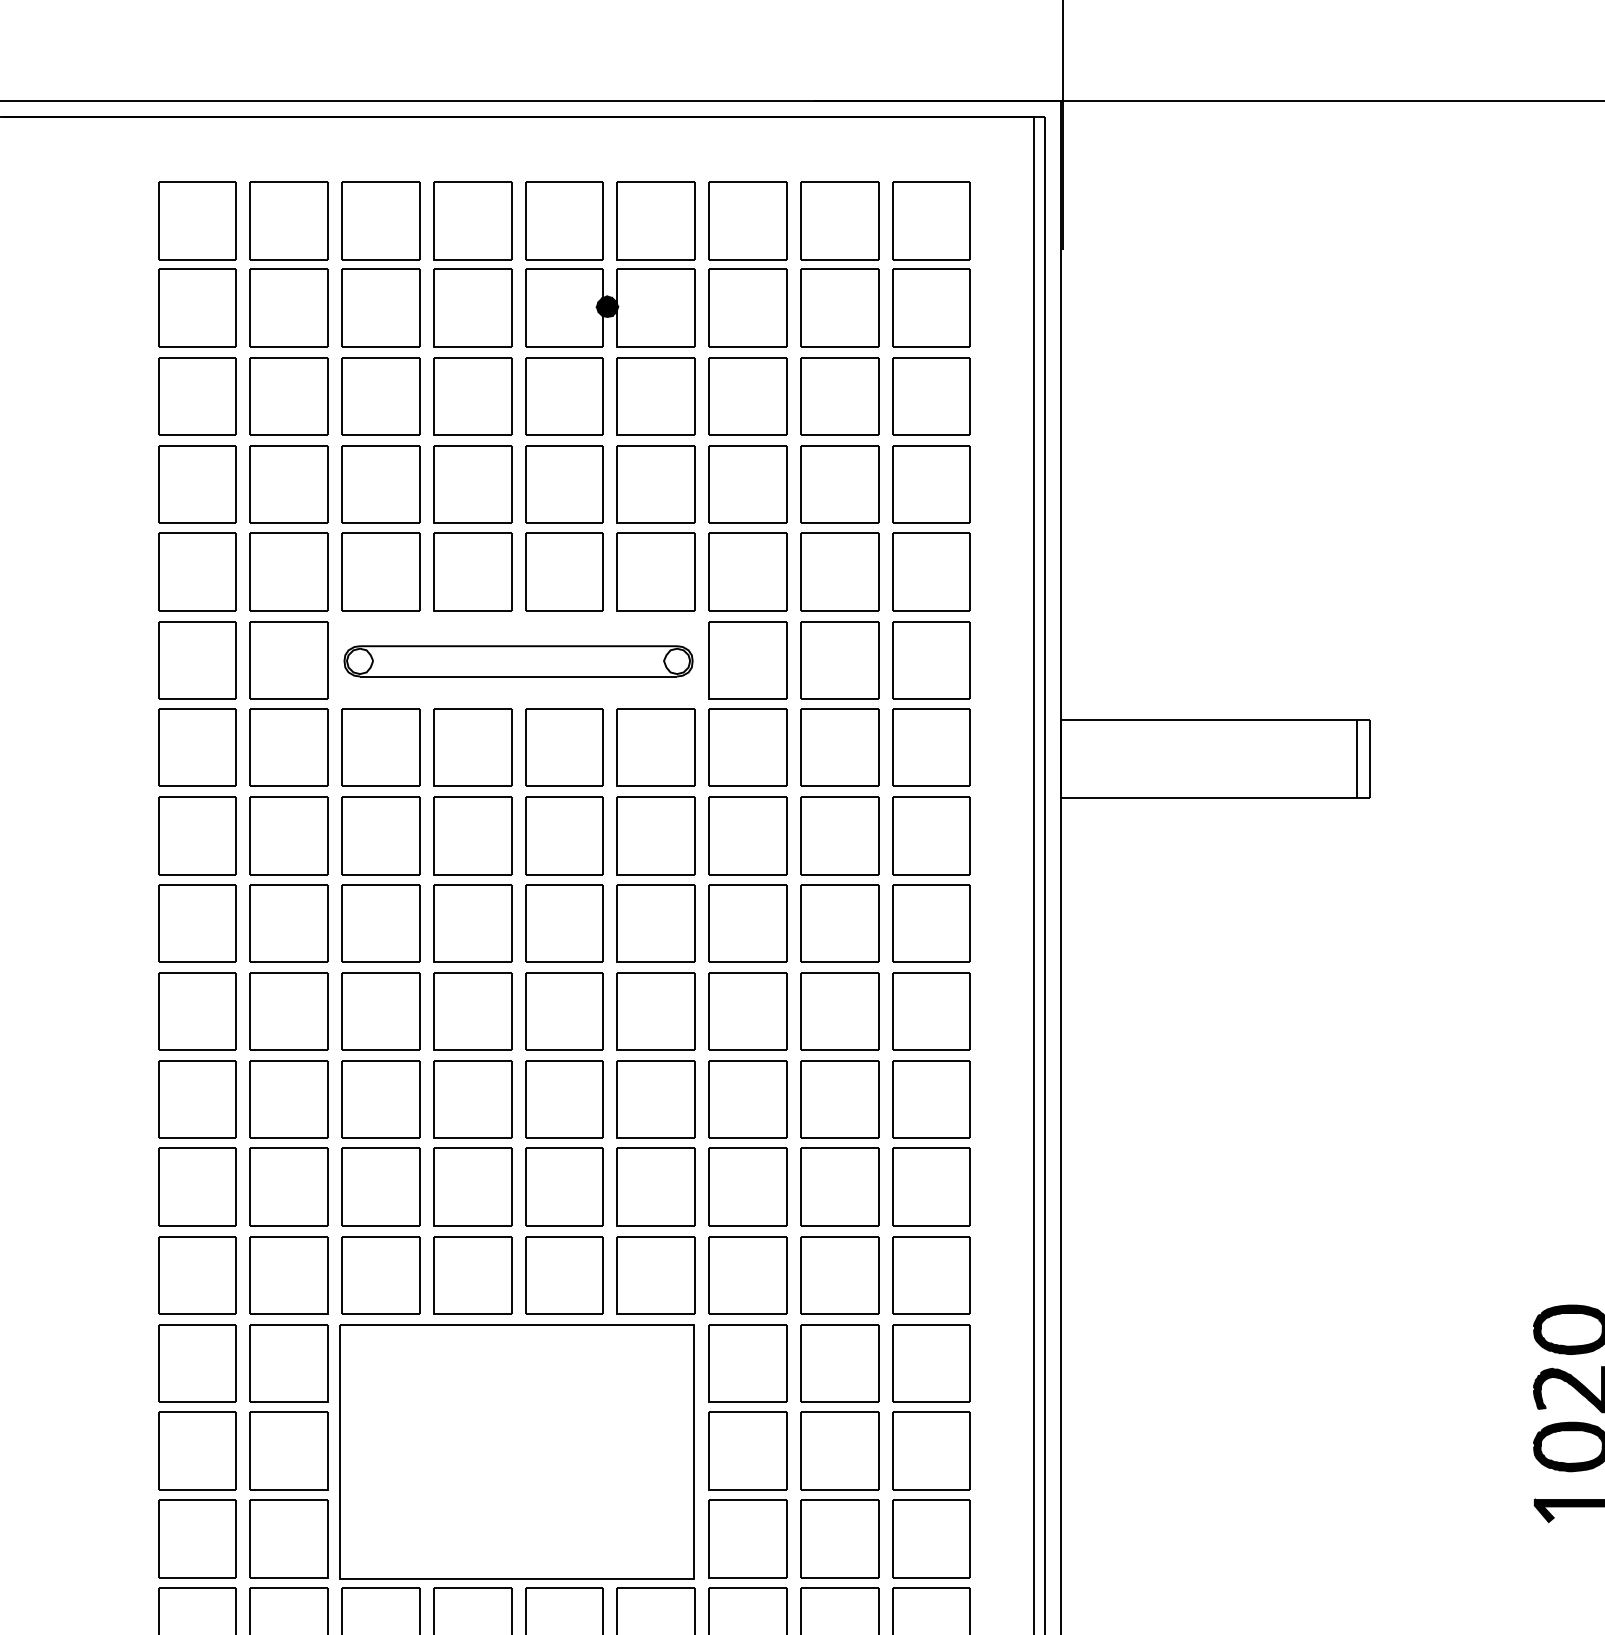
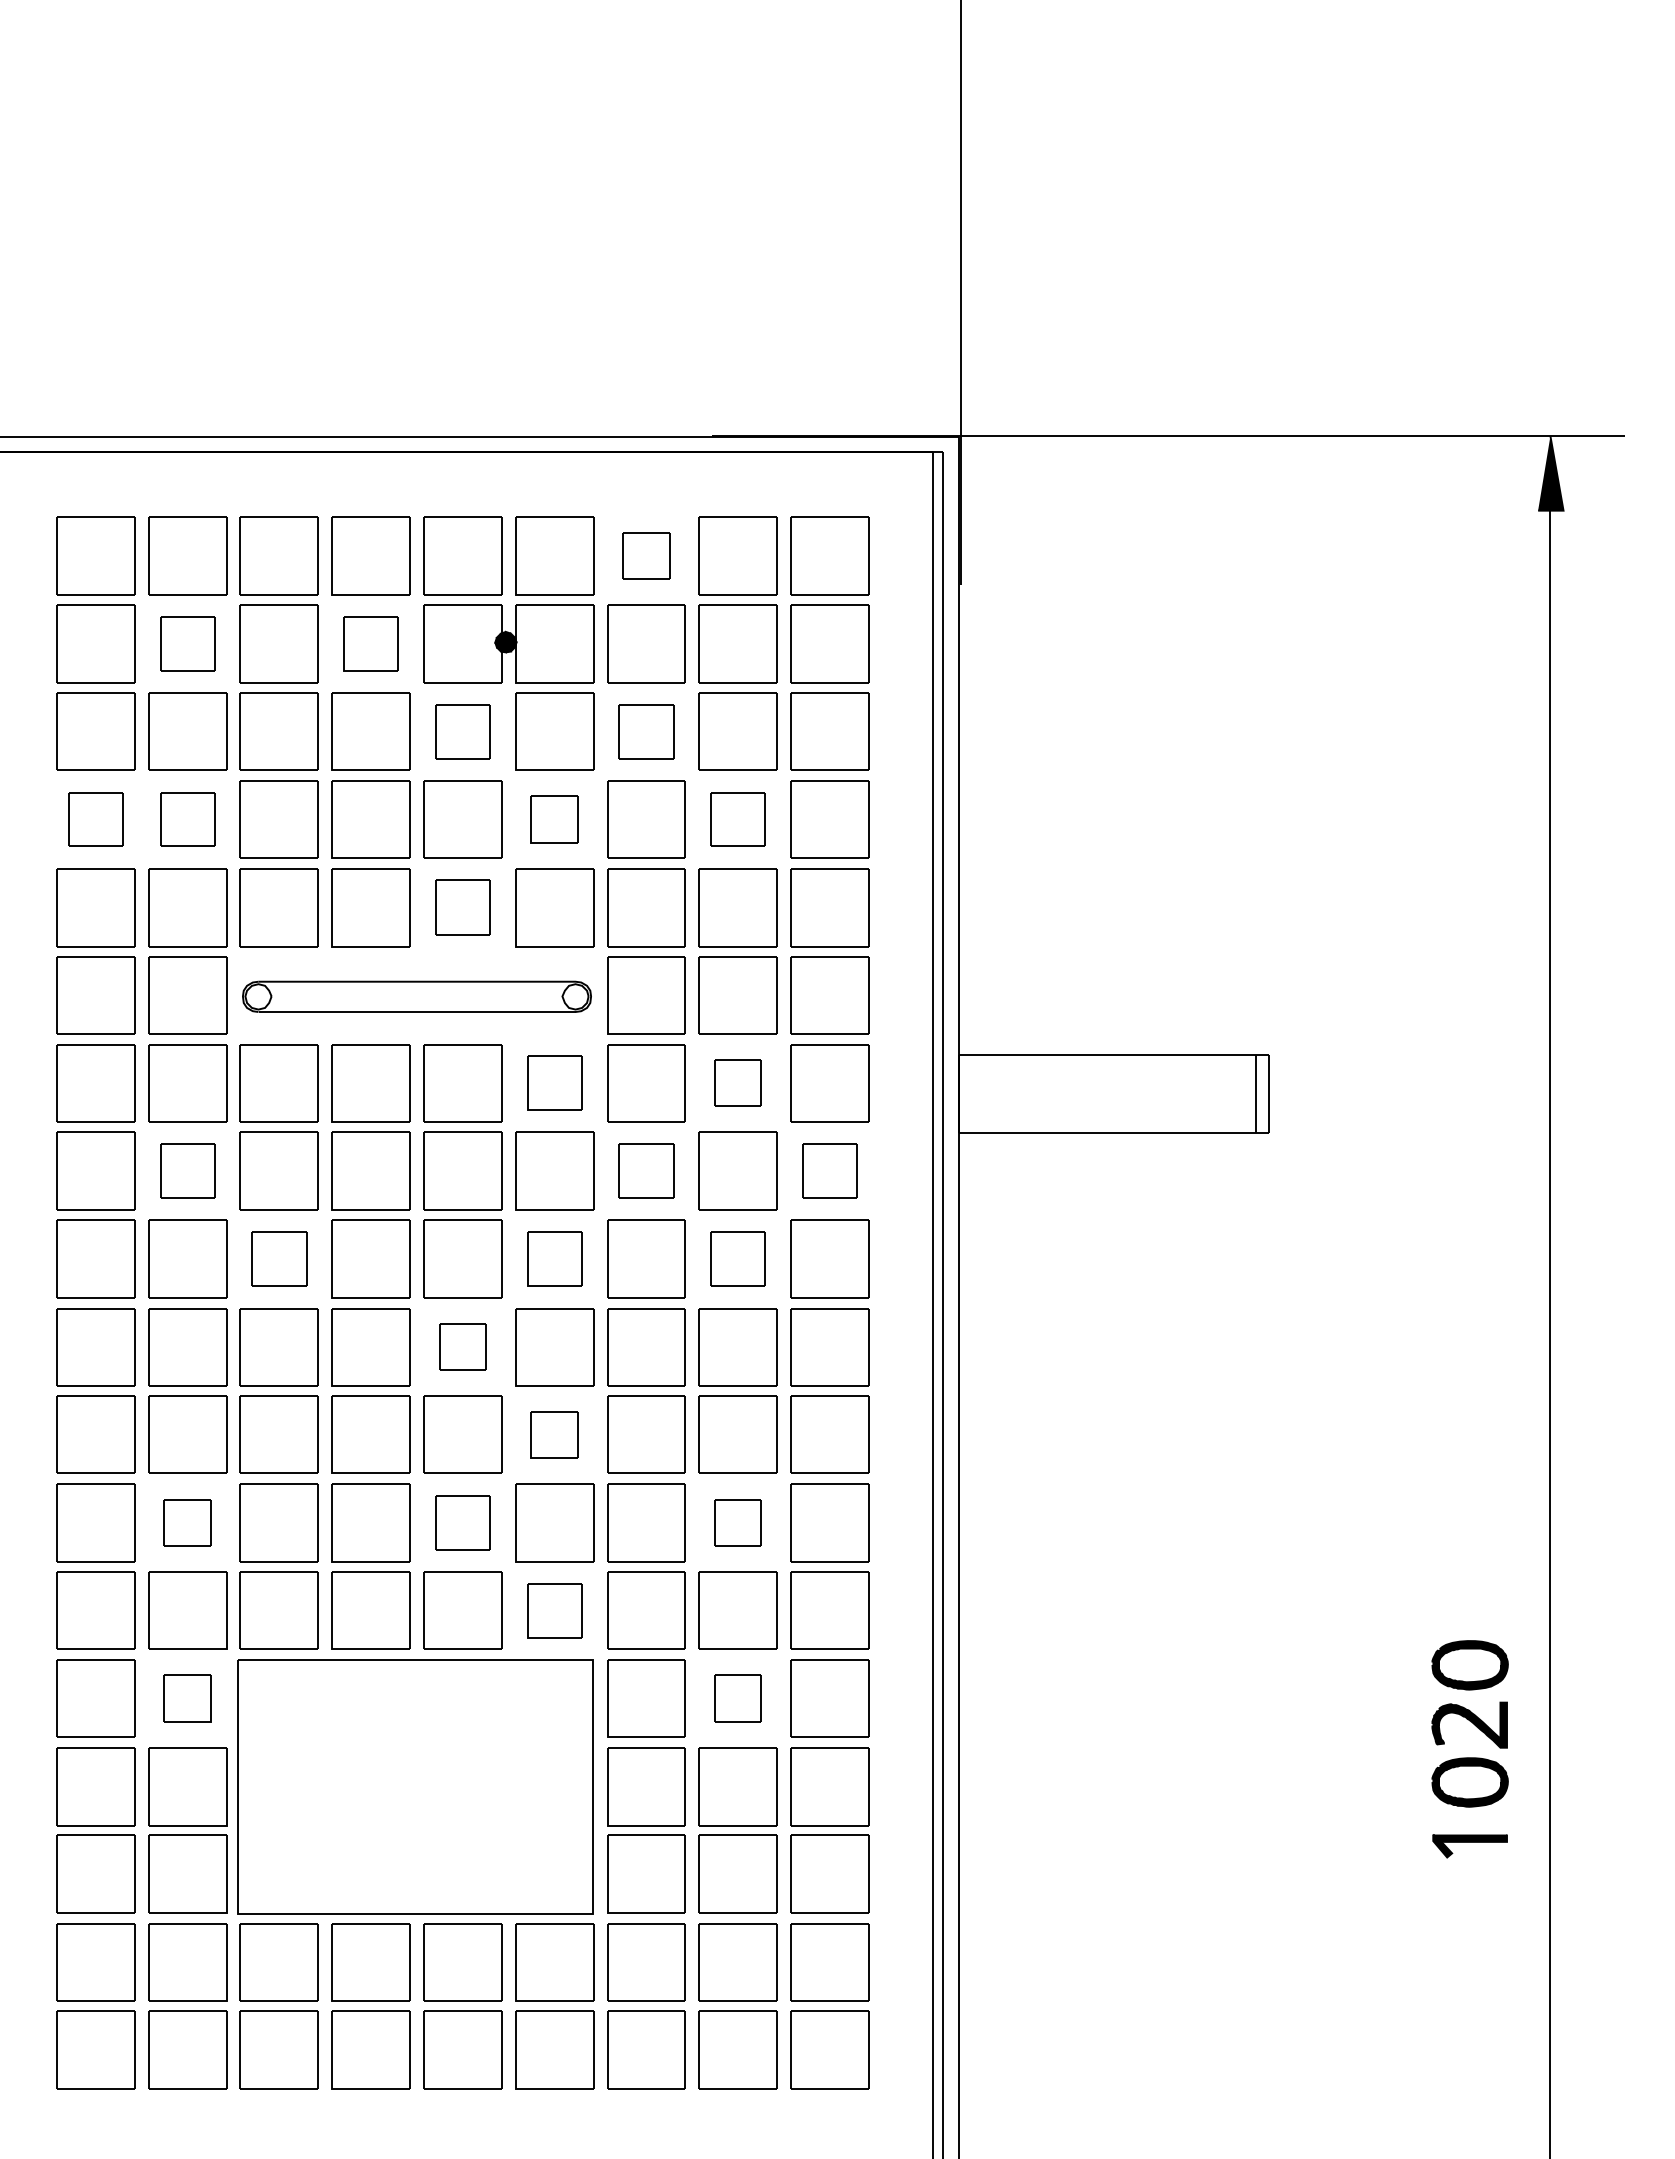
part: (748, 220) -> (646, 555), size x0.6
part: (289, 308) -> (187, 643), size x0.7
part: (472, 308) -> (370, 643), size x0.7
part: (564, 396) -> (462, 731), size x0.7
part: (748, 396) -> (646, 731), size x0.7
part: (197, 484) -> (95, 819), size x0.7
part: (289, 484) -> (187, 819), size x0.7
part: (656, 484) -> (554, 819), size x0.6
part: (839, 484) -> (737, 819), size x0.7
part: (564, 572) -> (462, 907), size x0.7
part: (656, 748) -> (554, 1083), size x0.7
part: (839, 748) -> (737, 1083), size x0.6
part: (289, 835) -> (187, 1170), size x0.7
part: (748, 835) -> (646, 1170), size x0.7
part: (931, 835) -> (829, 1170), size x0.7
part: (380, 923) -> (278, 1258), size x0.7
part: (656, 923) -> (554, 1258), size x0.7
part: (839, 923) -> (737, 1258), size x0.7
part: (564, 1012) -> (462, 1347), size x0.6
part: (656, 1099) -> (554, 1434), size x0.6
part: (289, 1187) -> (187, 1522), size x0.6
part: (564, 1187) -> (462, 1522), size x0.7
part: (839, 1187) -> (737, 1522), size x0.6
part: (656, 1275) -> (554, 1610), size x0.7
part: (289, 1363) -> (187, 1698), size x0.6
part: (839, 1363) -> (737, 1698), size x0.6

